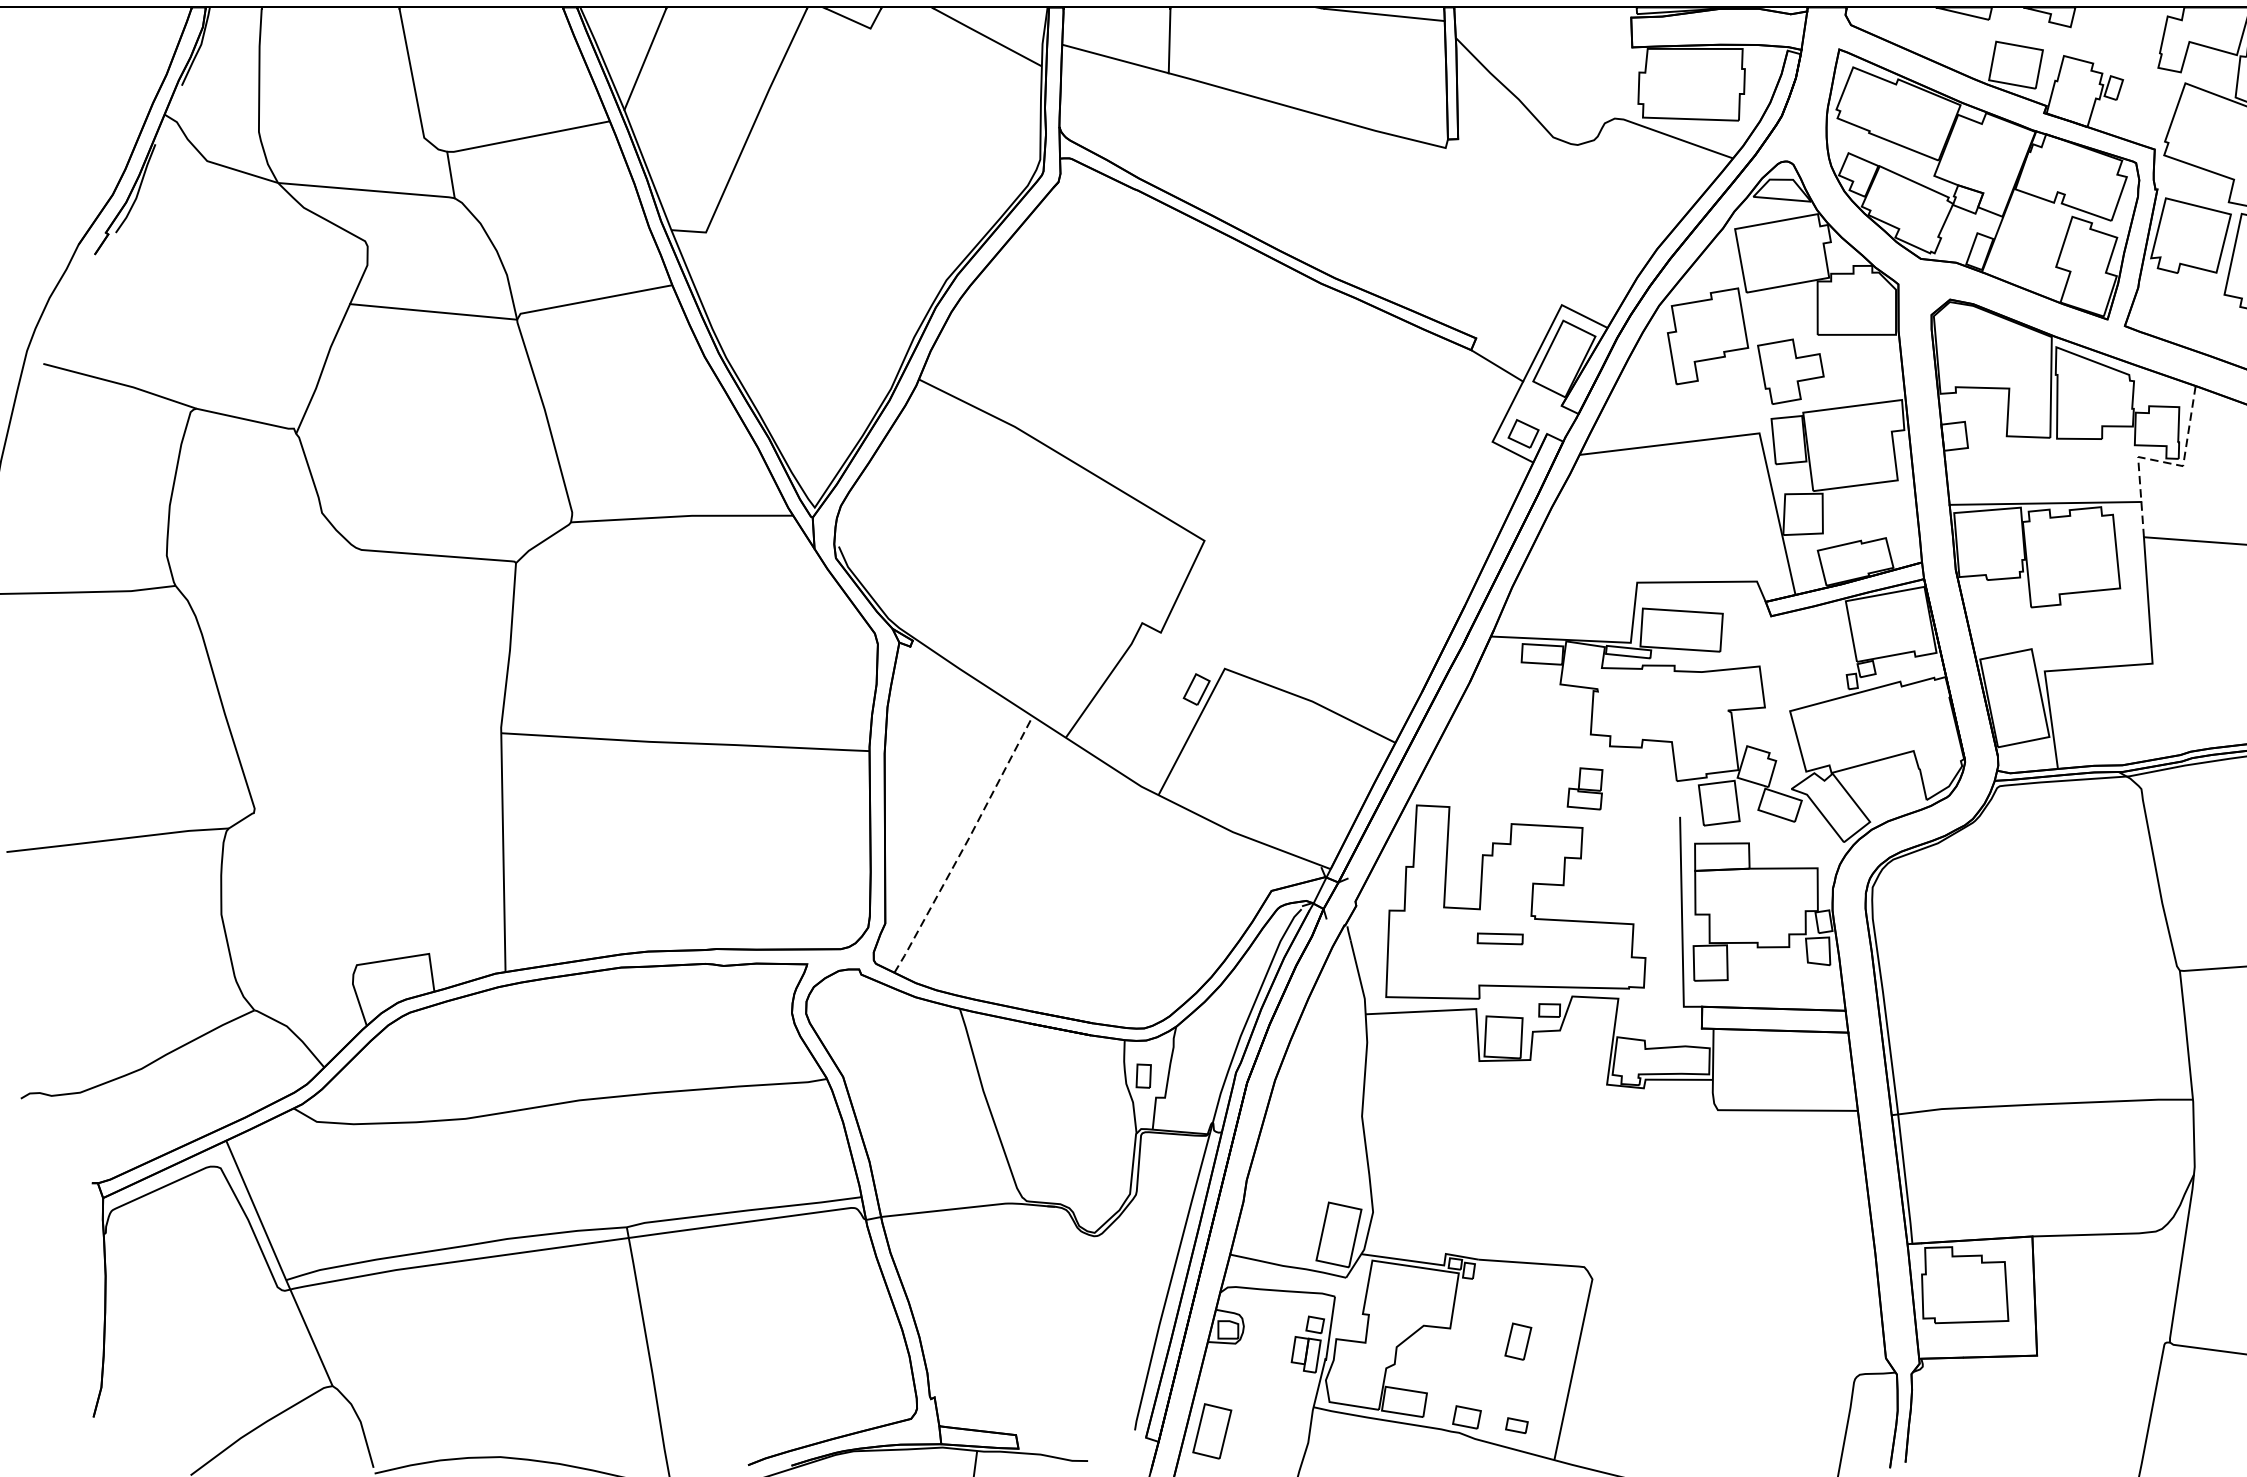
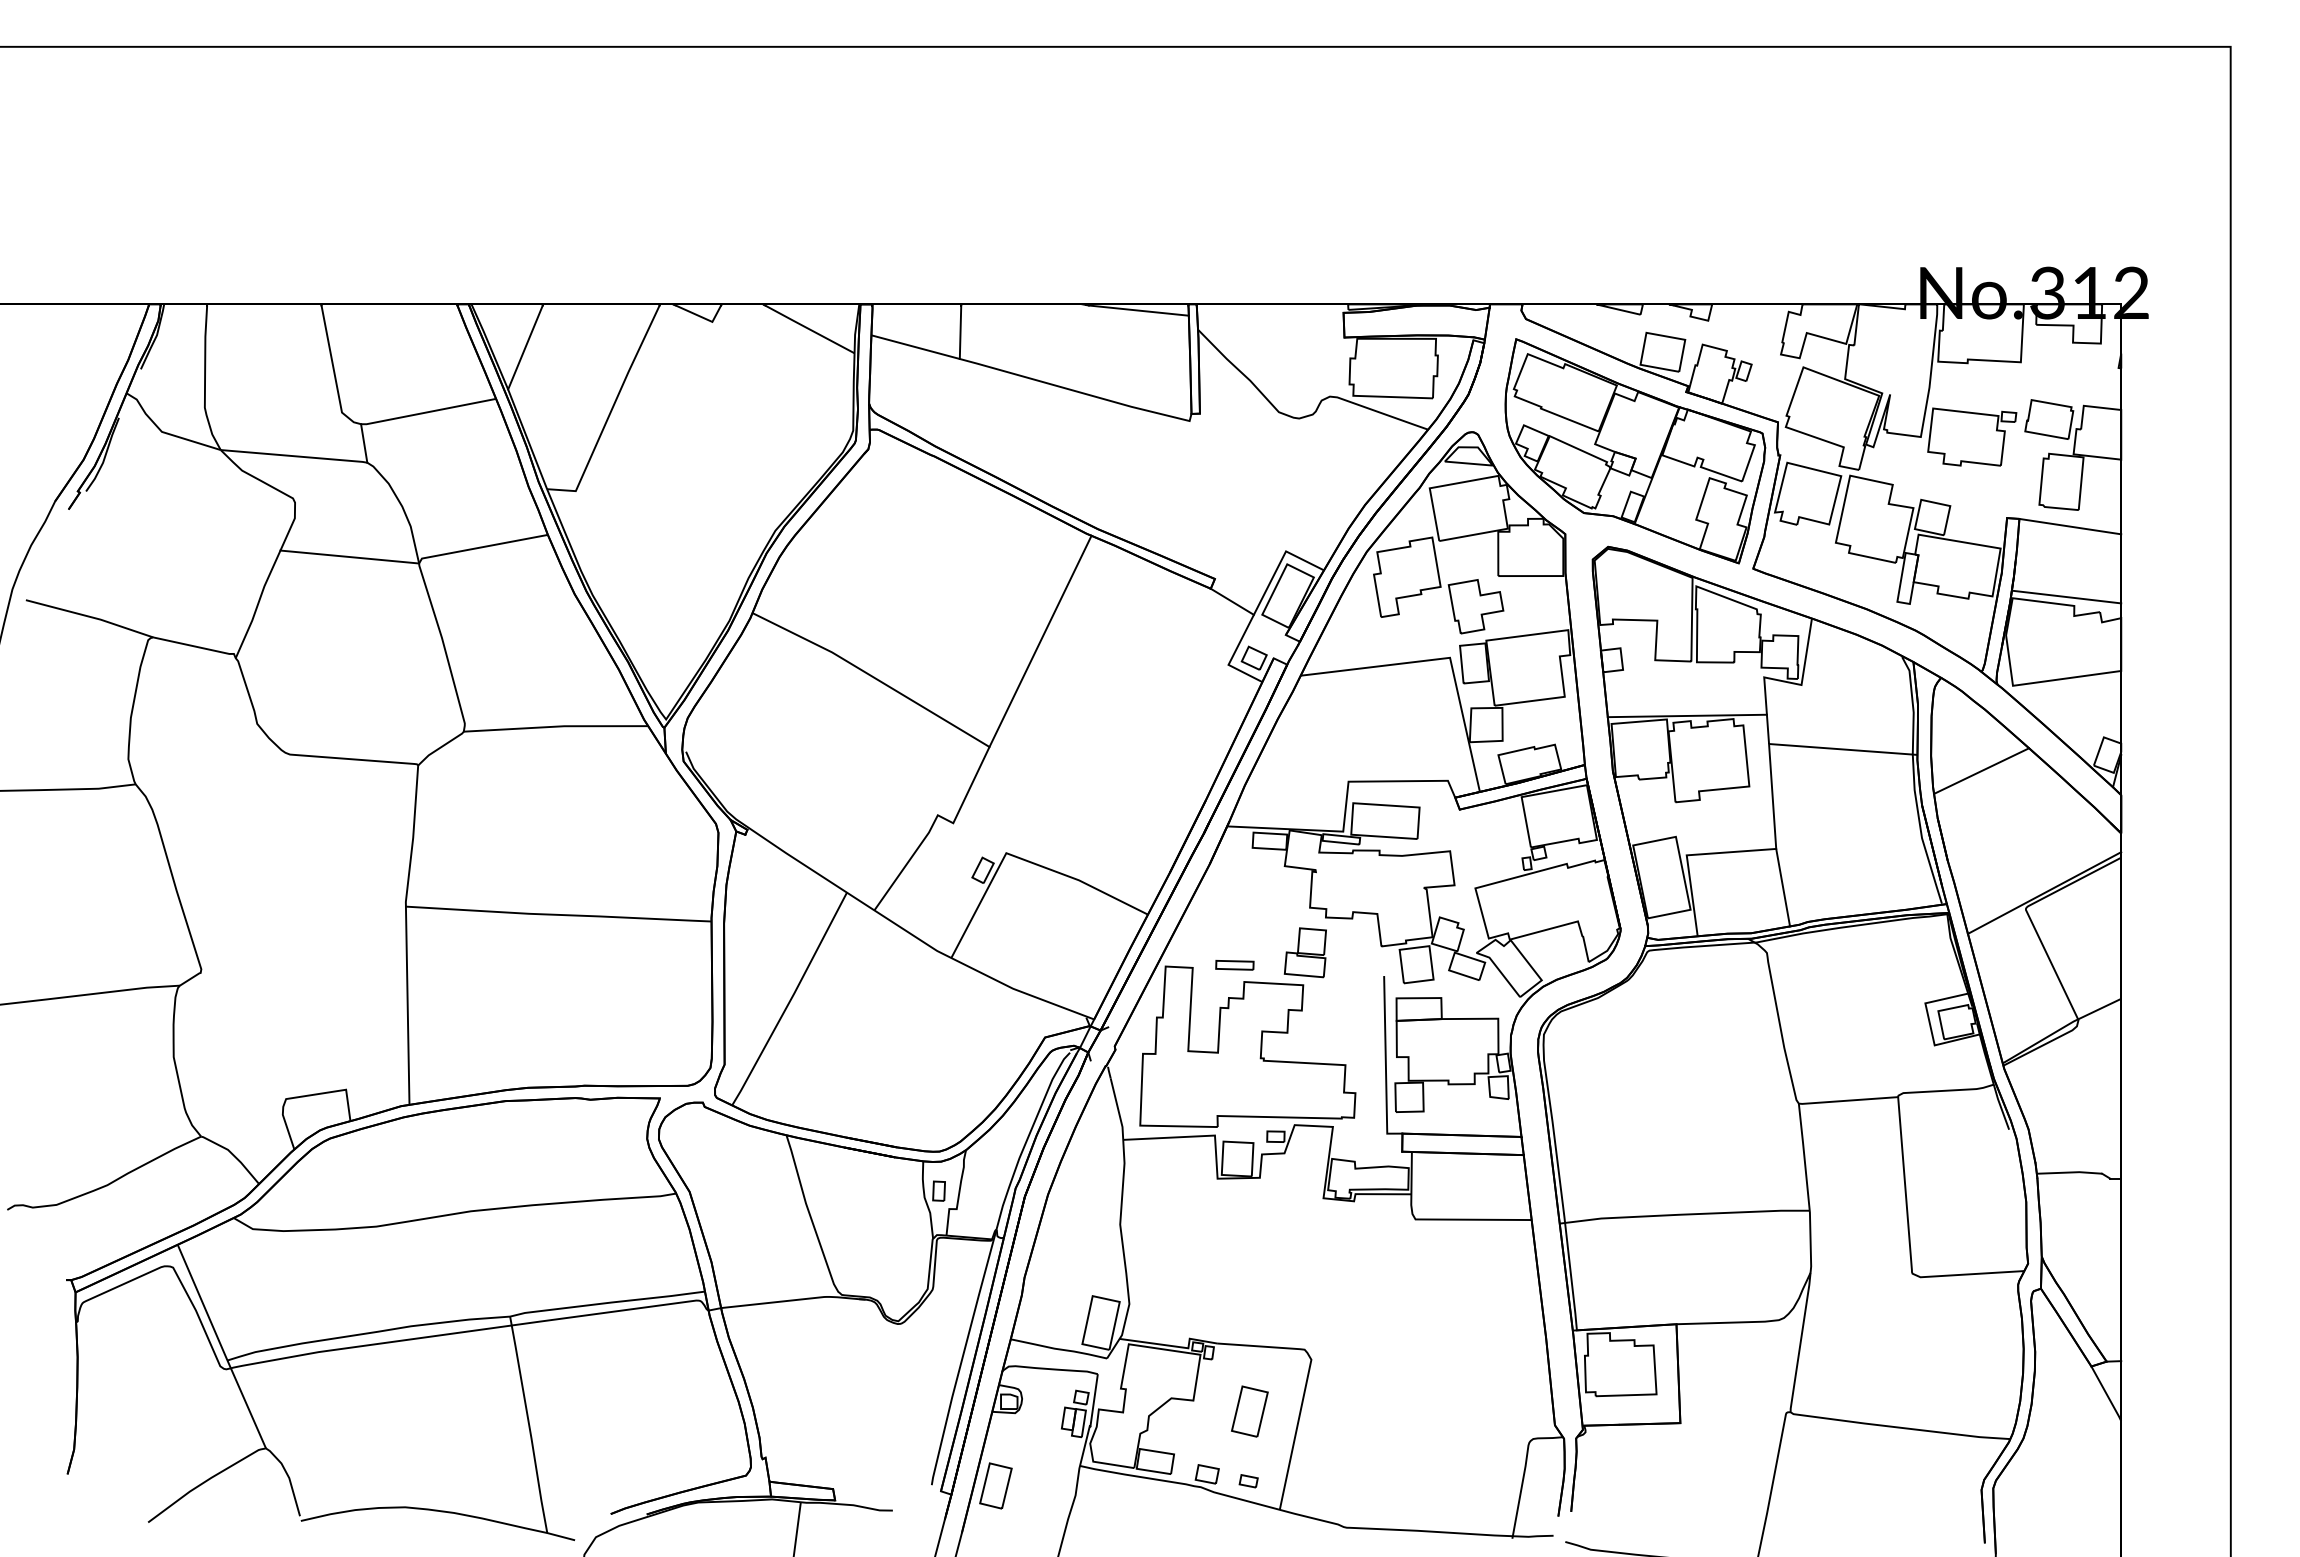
line: (1265, 413) -> (1040, 641), added
line: (2161, 461) -> (1783, 681), dashed -> solid
line: (2161, 710) -> (1783, 887), added
part: (1584, 788) -> (1304, 952), size x1.43
line: (965, 845) -> (791, 999), dashed -> solid
part: (1499, 939) -> (1234, 965), moved
part: (1517, 1341) -> (1249, 1411), size x1.67

